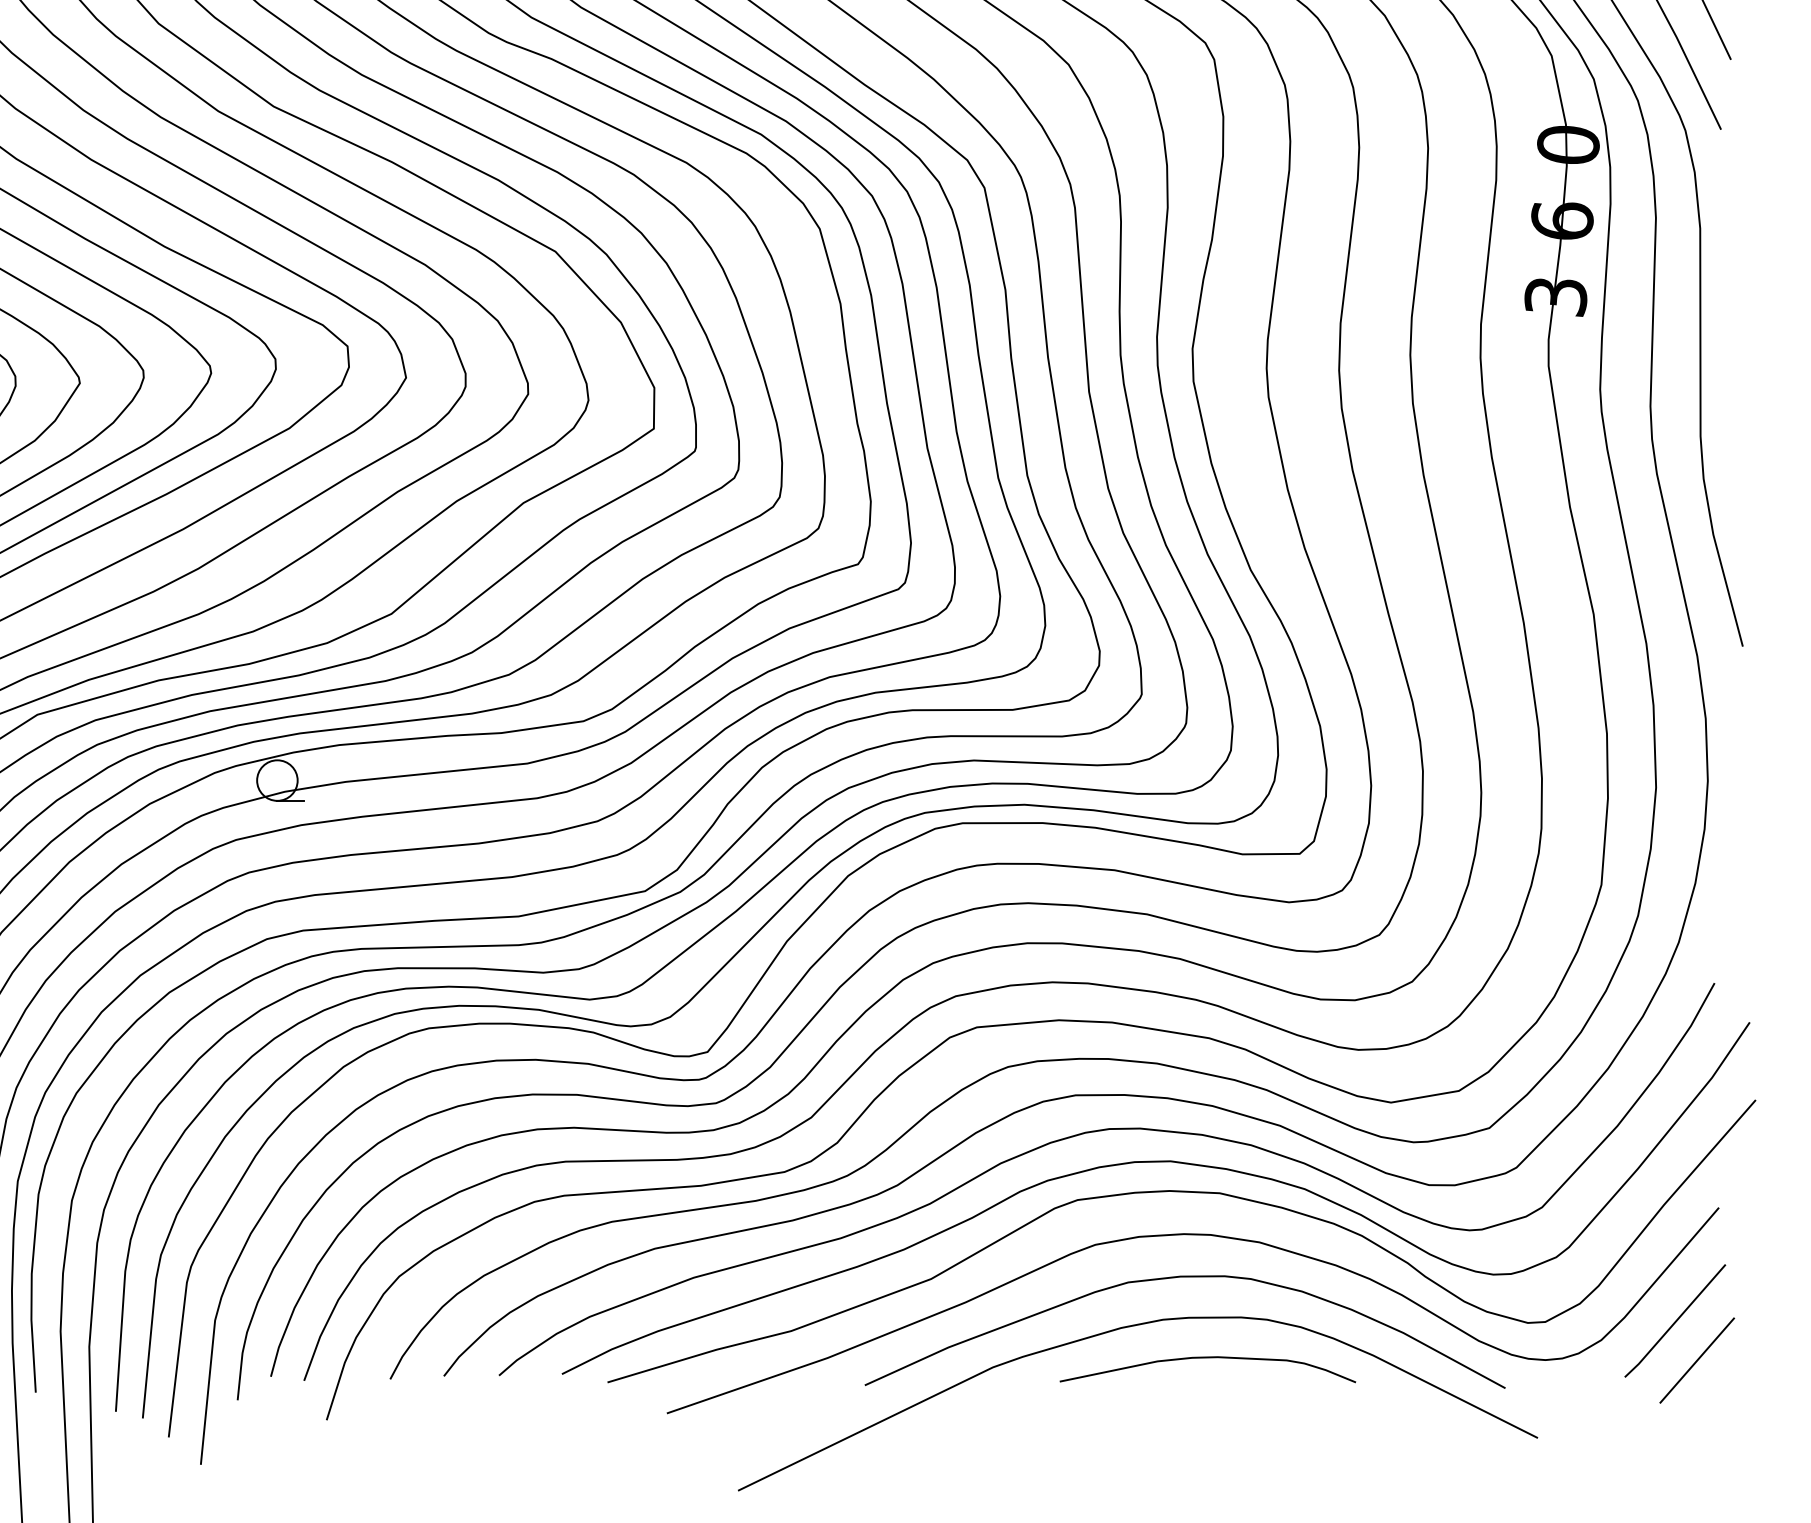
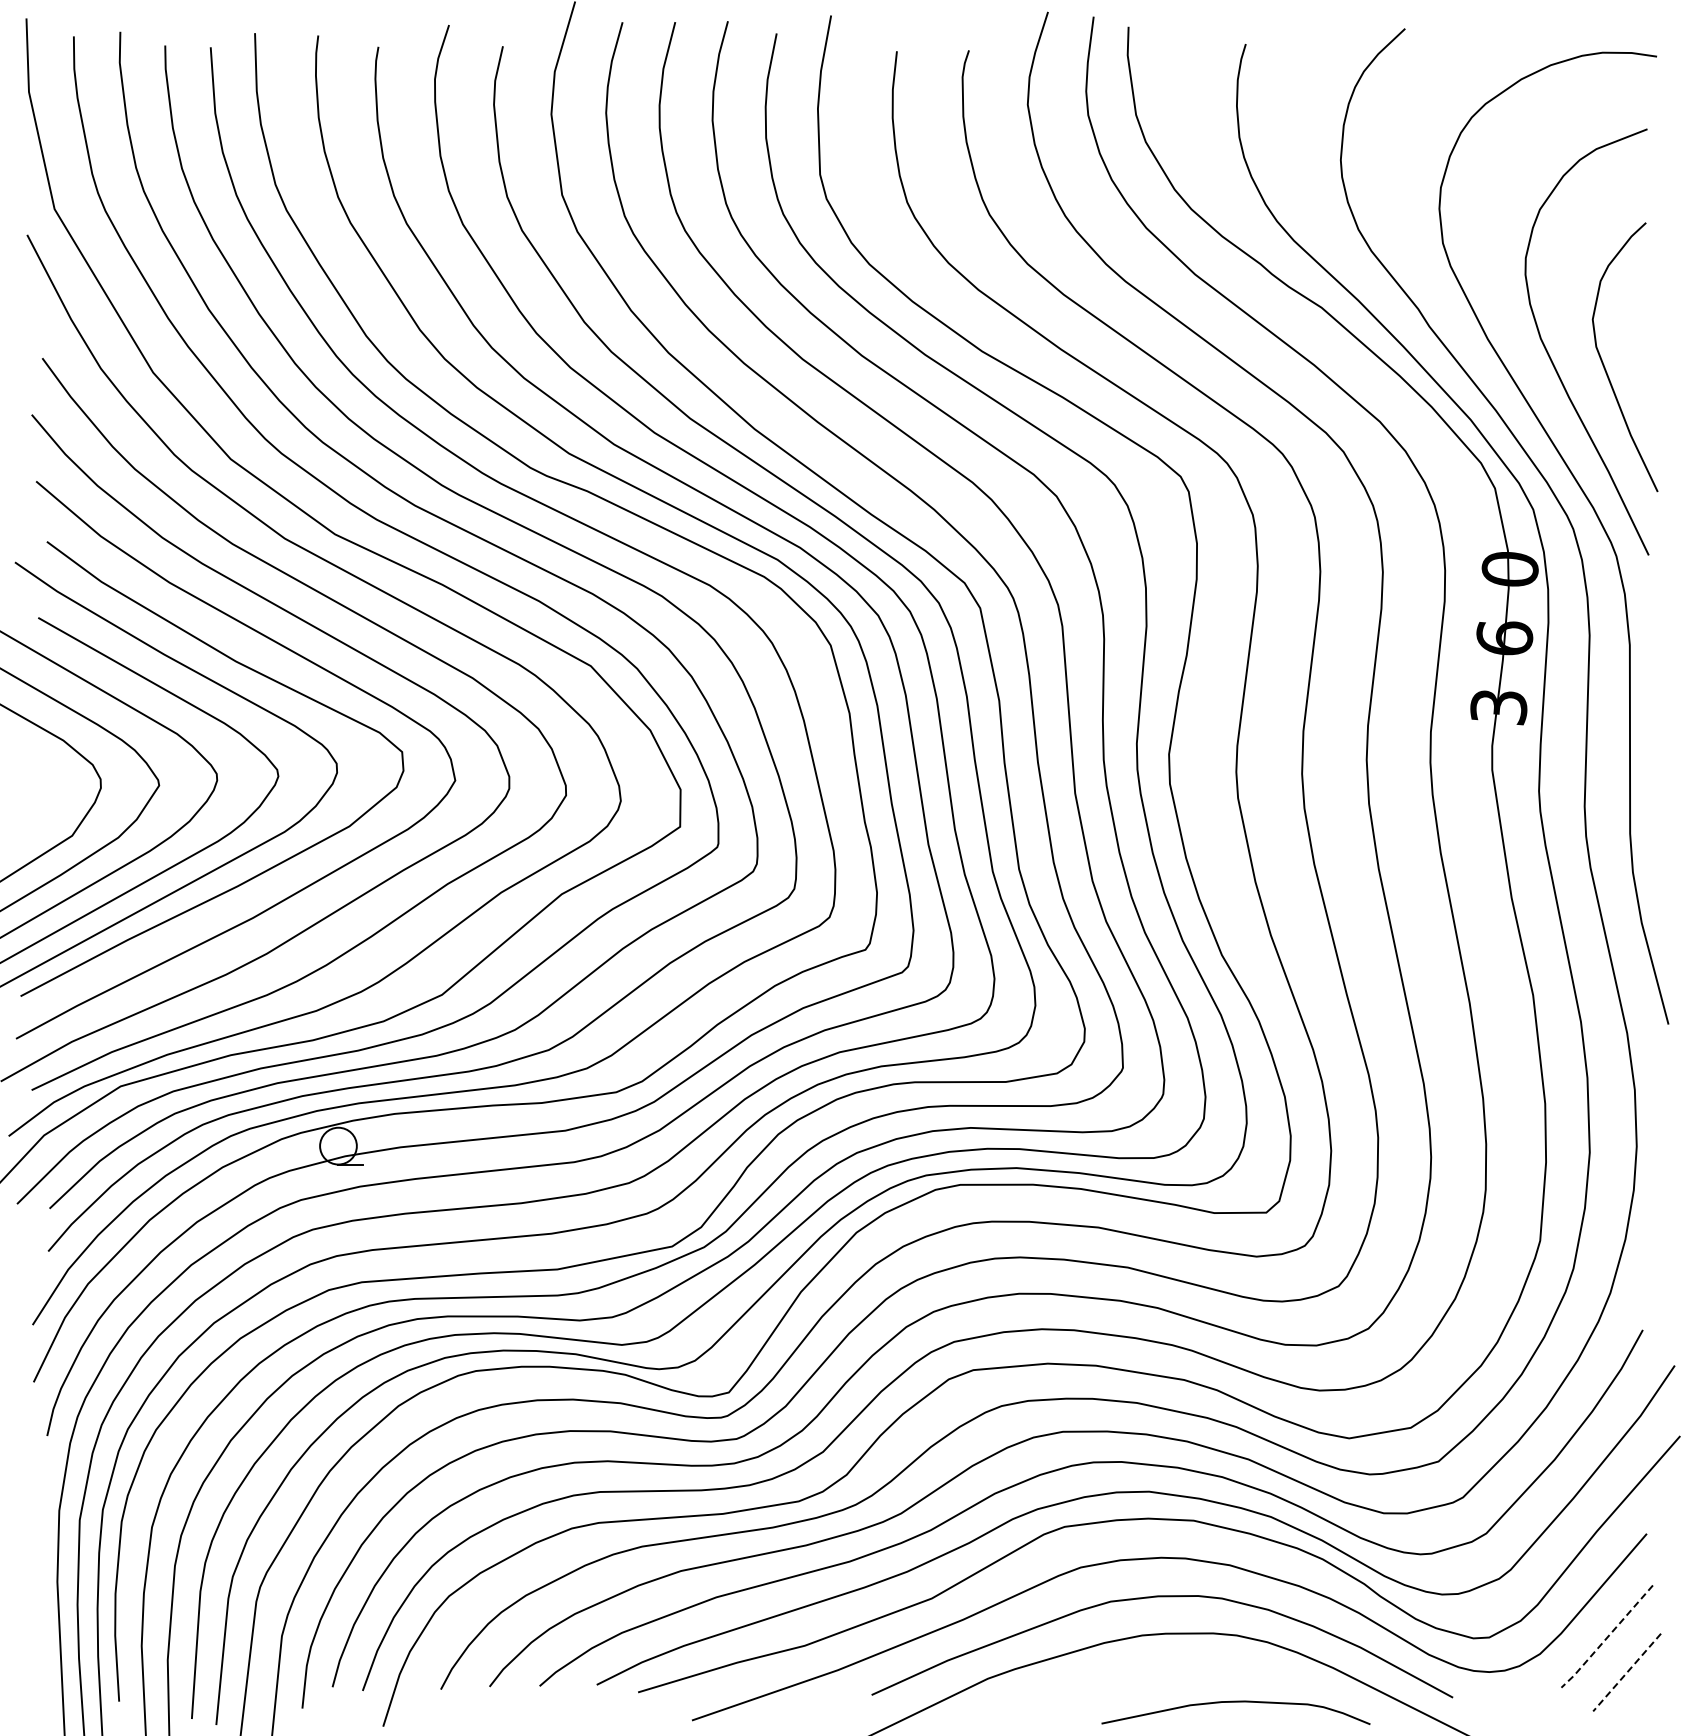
line: (1674, 1323) -> (1606, 1638), solid -> dashed
curve: (1207, 1358) -> (1235, 1702), moved
line: (1697, 1360) -> (1627, 1672), solid -> dashed

